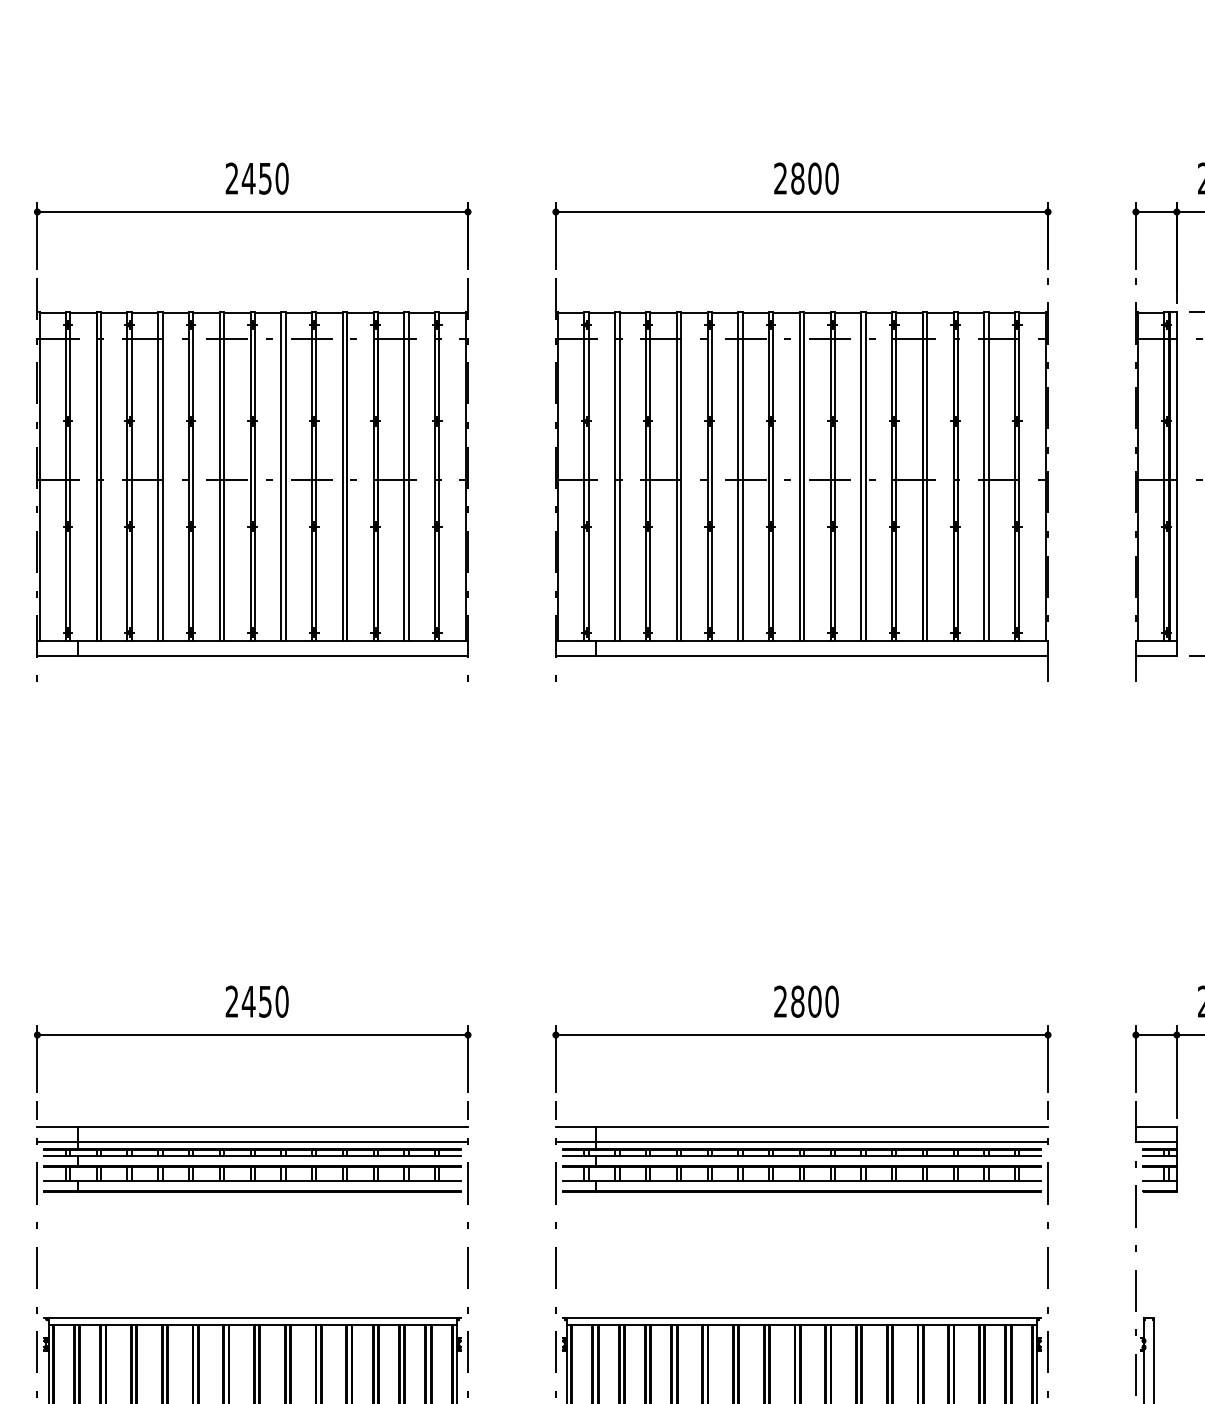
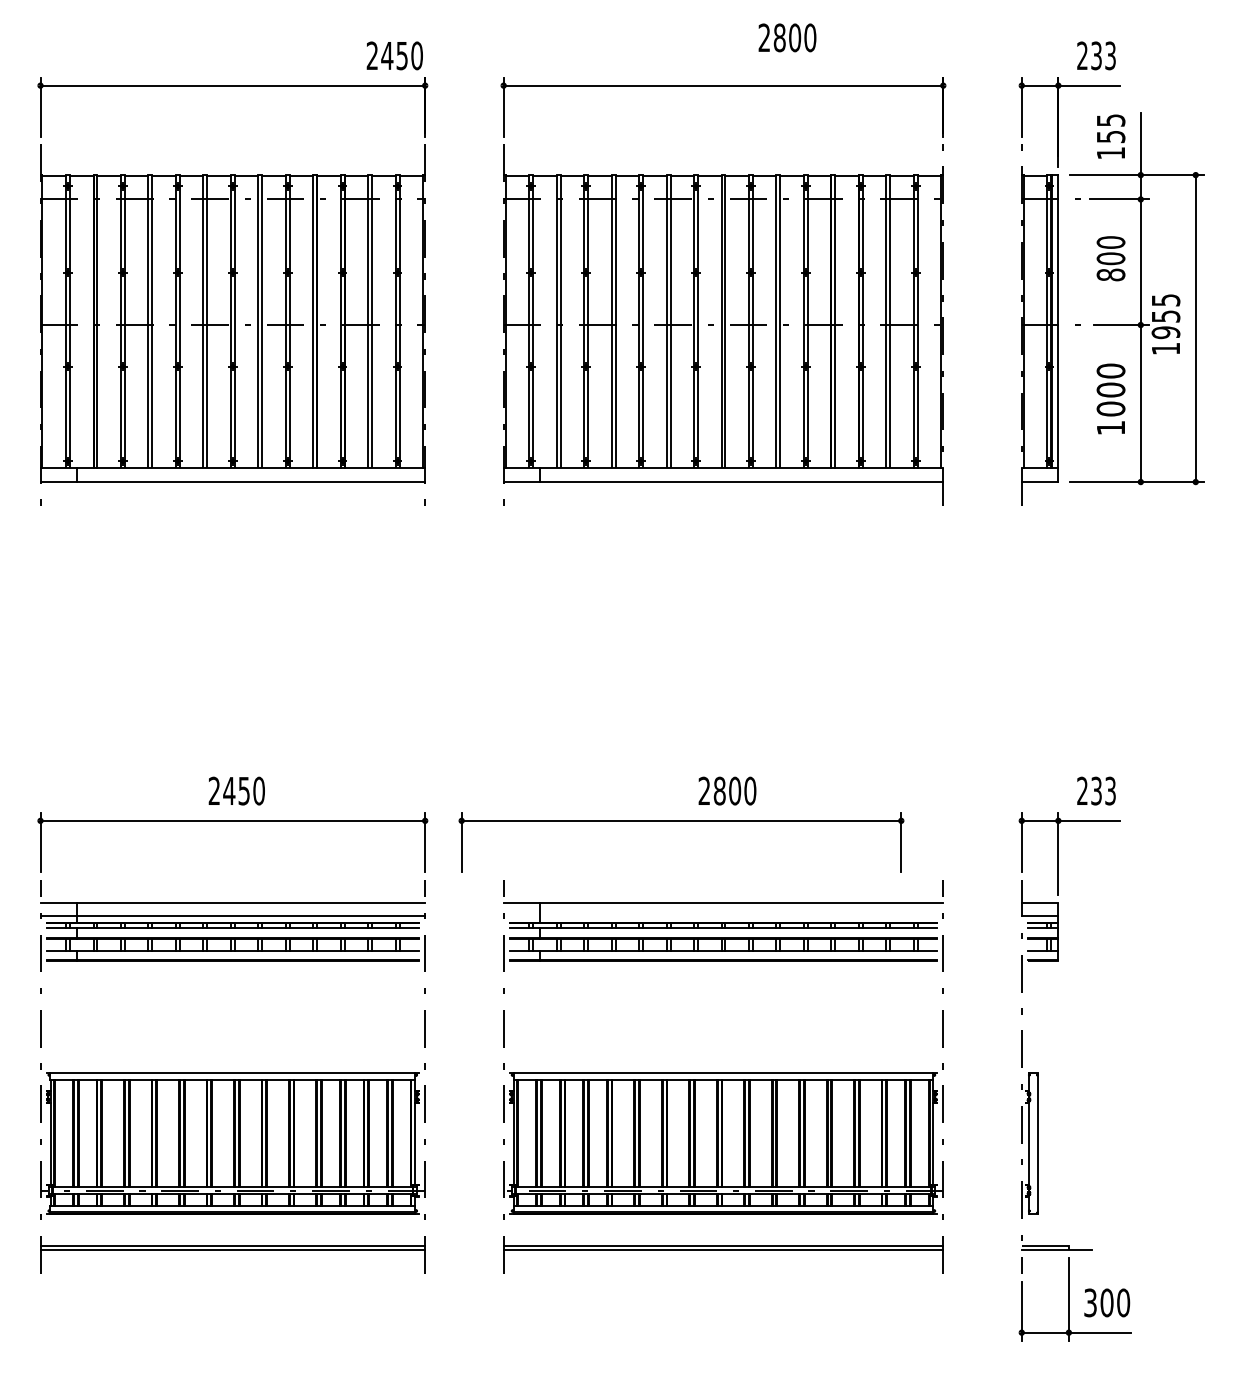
text: (256, 178) -> (394, 55), moved
text: (806, 178) -> (787, 37), moved
part: (801, 1035) -> (681, 821), moved
line: (801, 1142) -> (723, 916), removed

